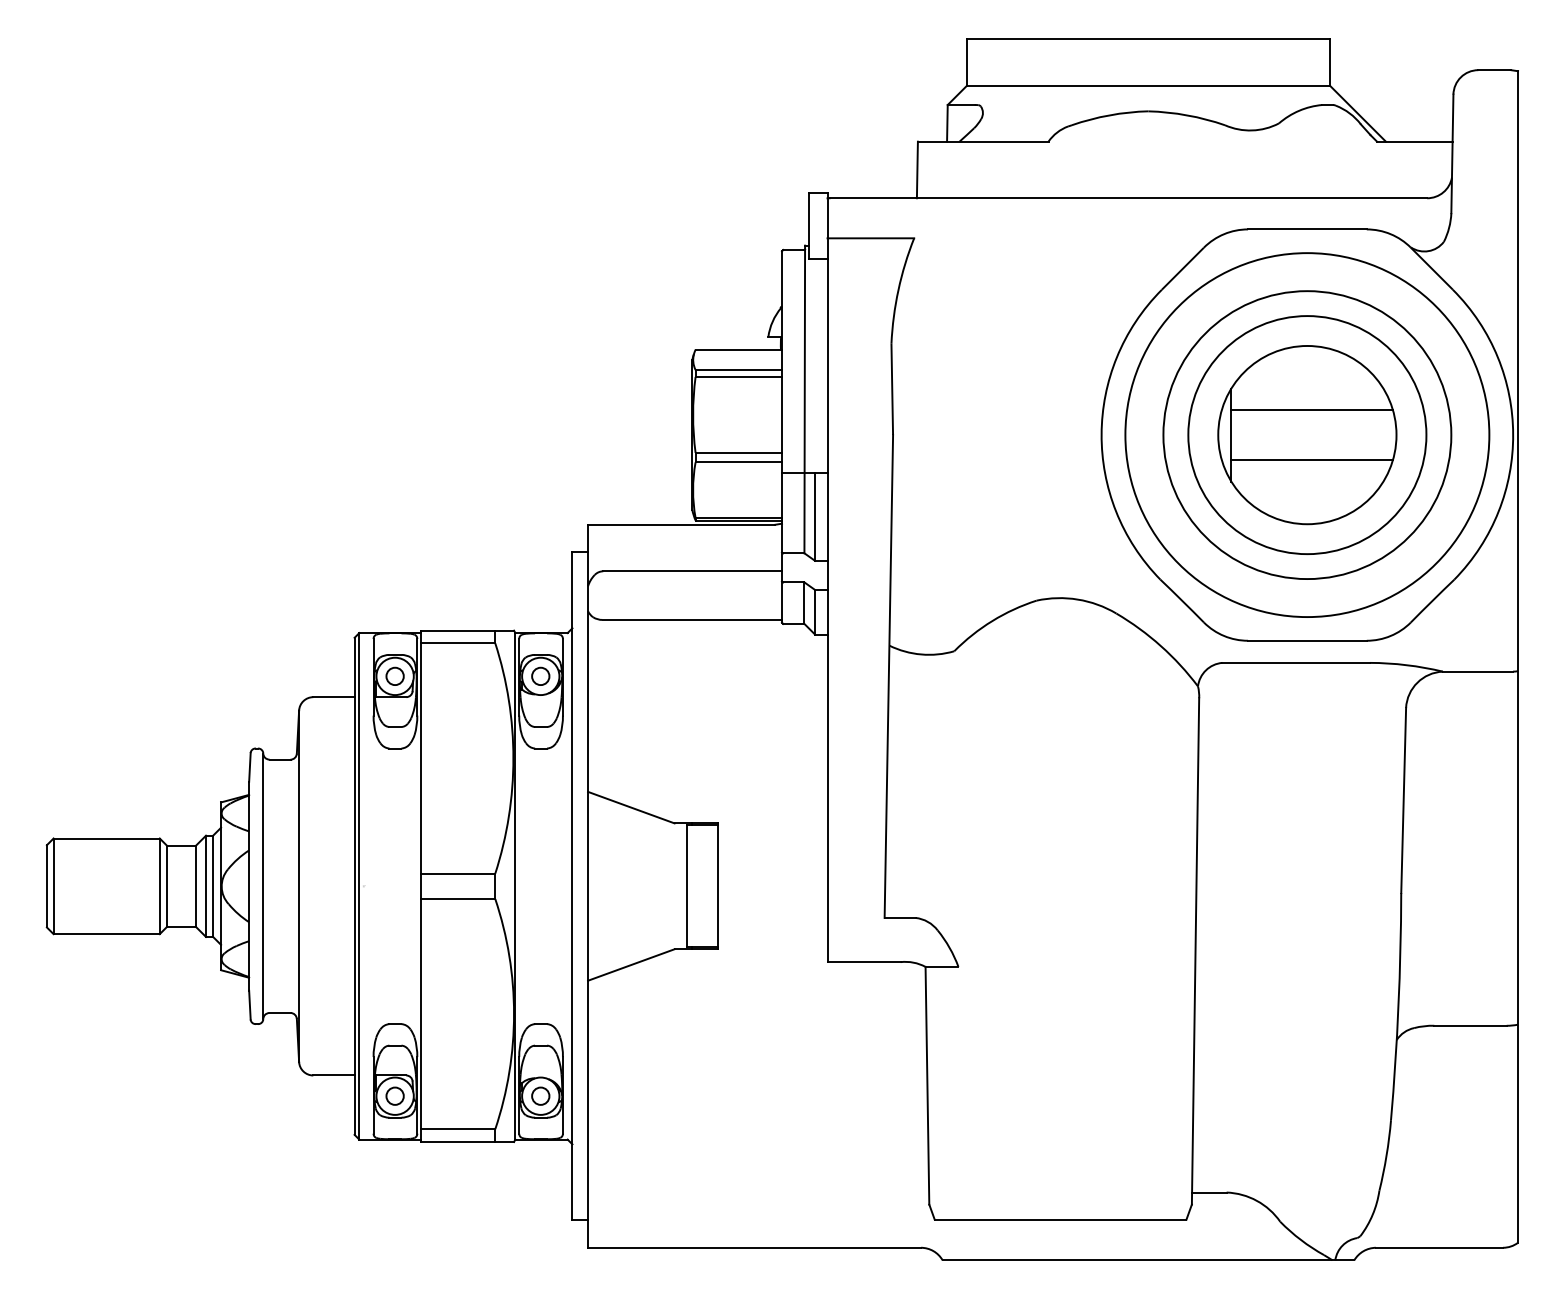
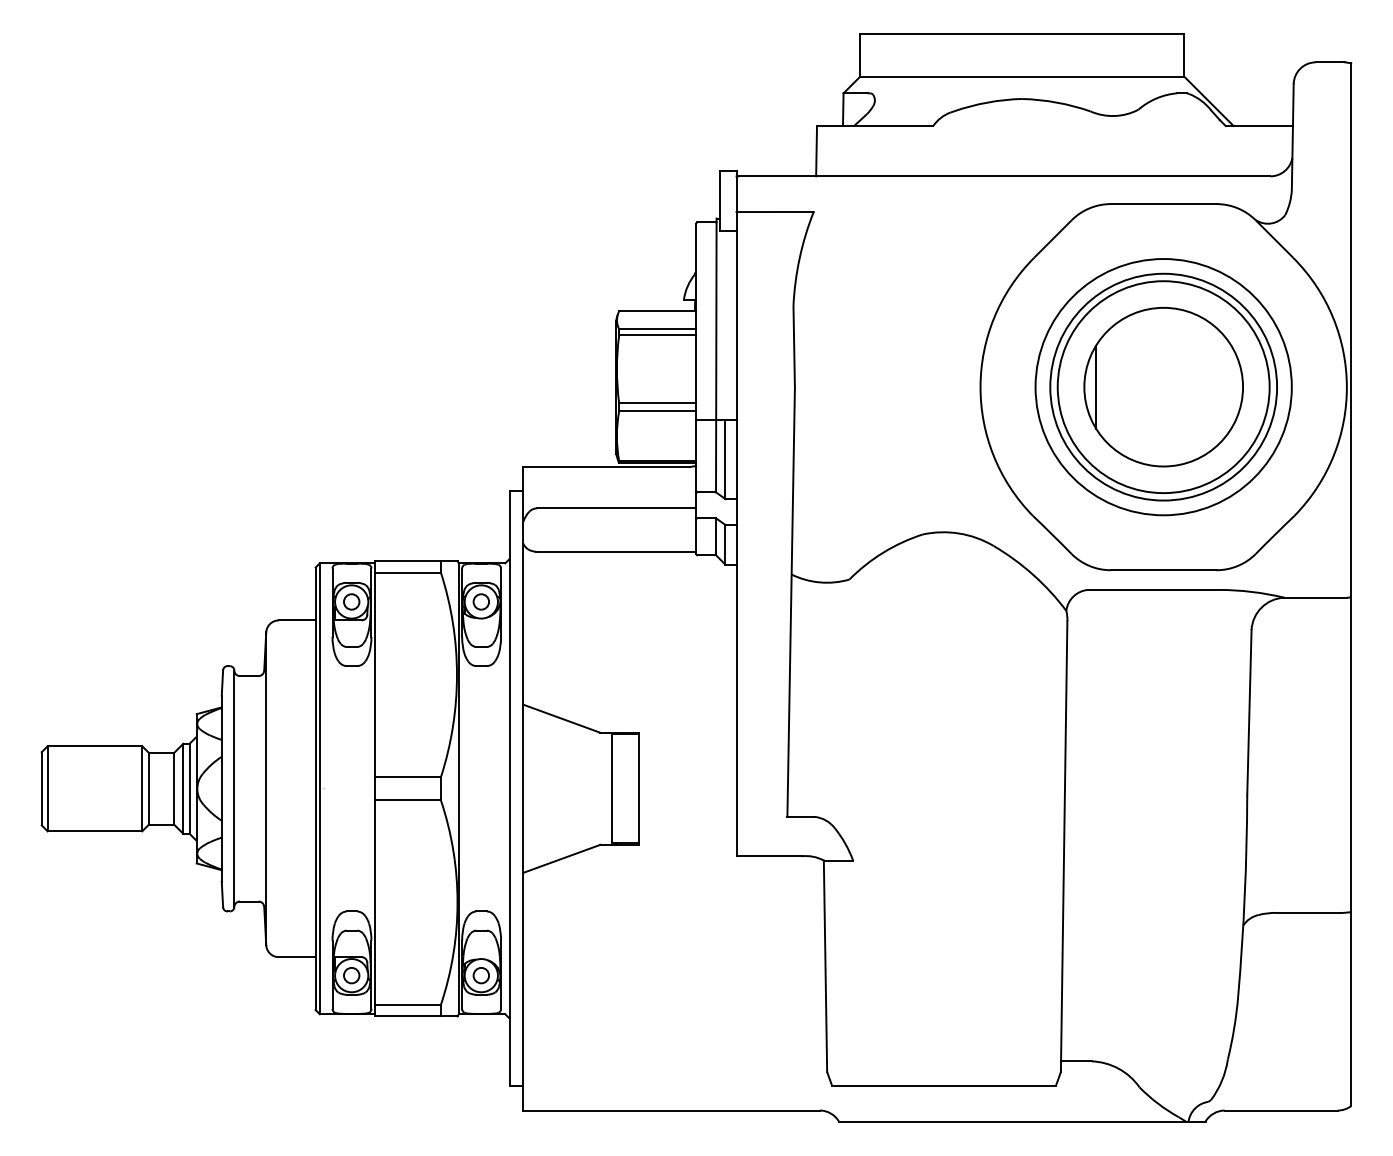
line: (1311, 410) -> (1167, 365), removed
circle: (1307, 435) -> (1163, 387), size x0.7
line: (1311, 460) -> (1167, 409), removed

